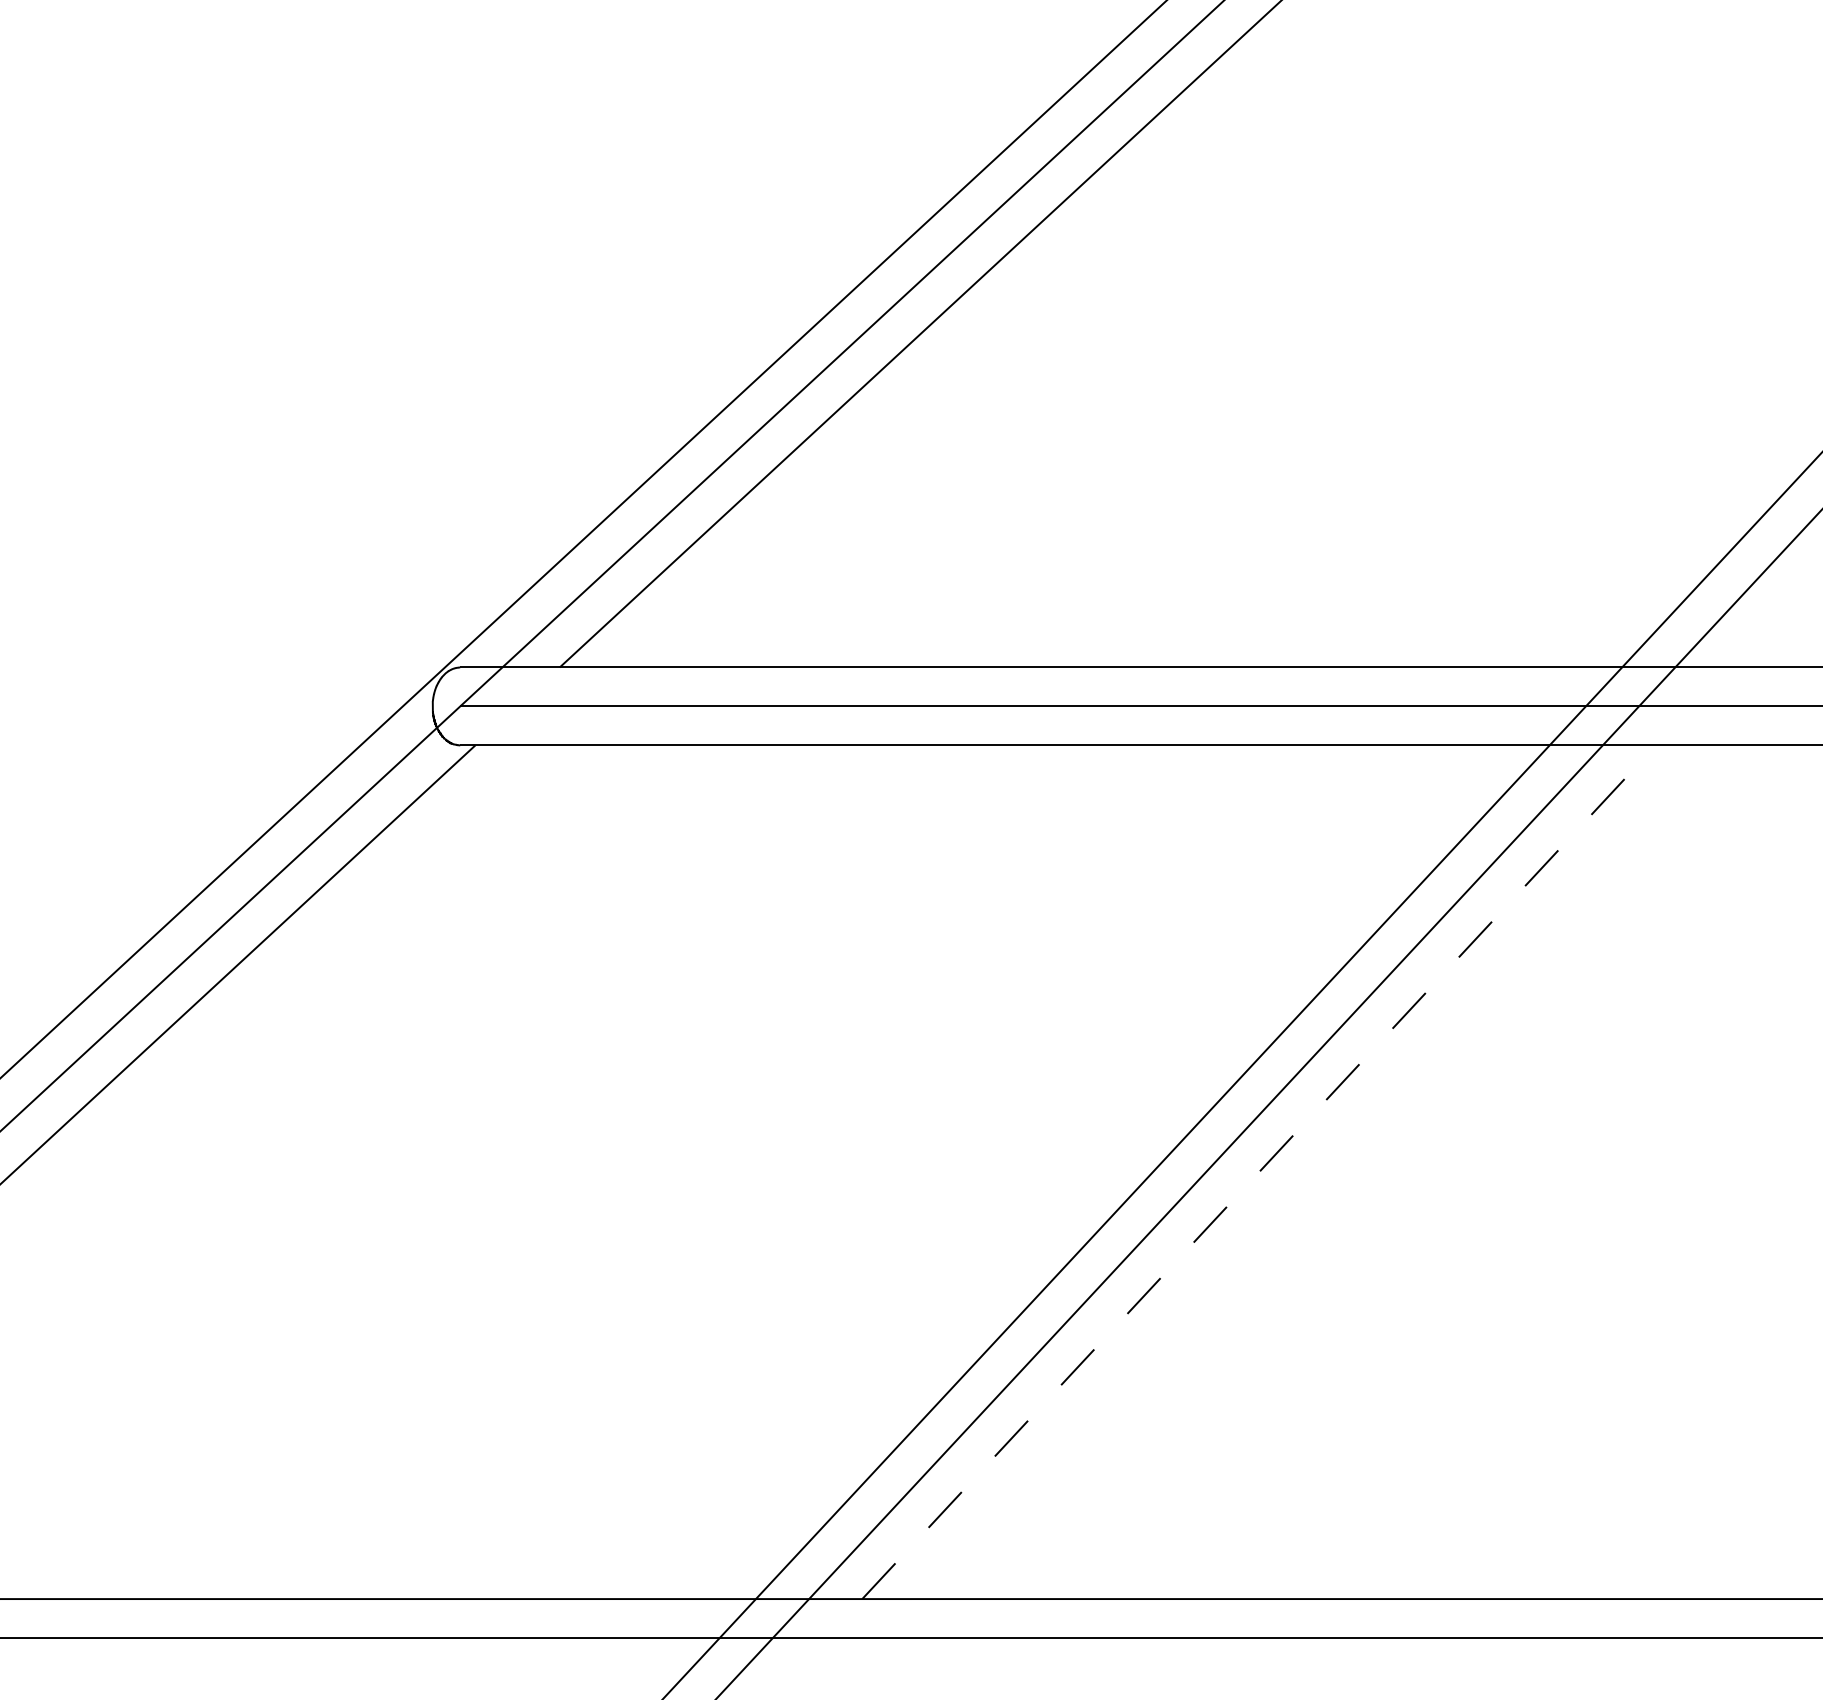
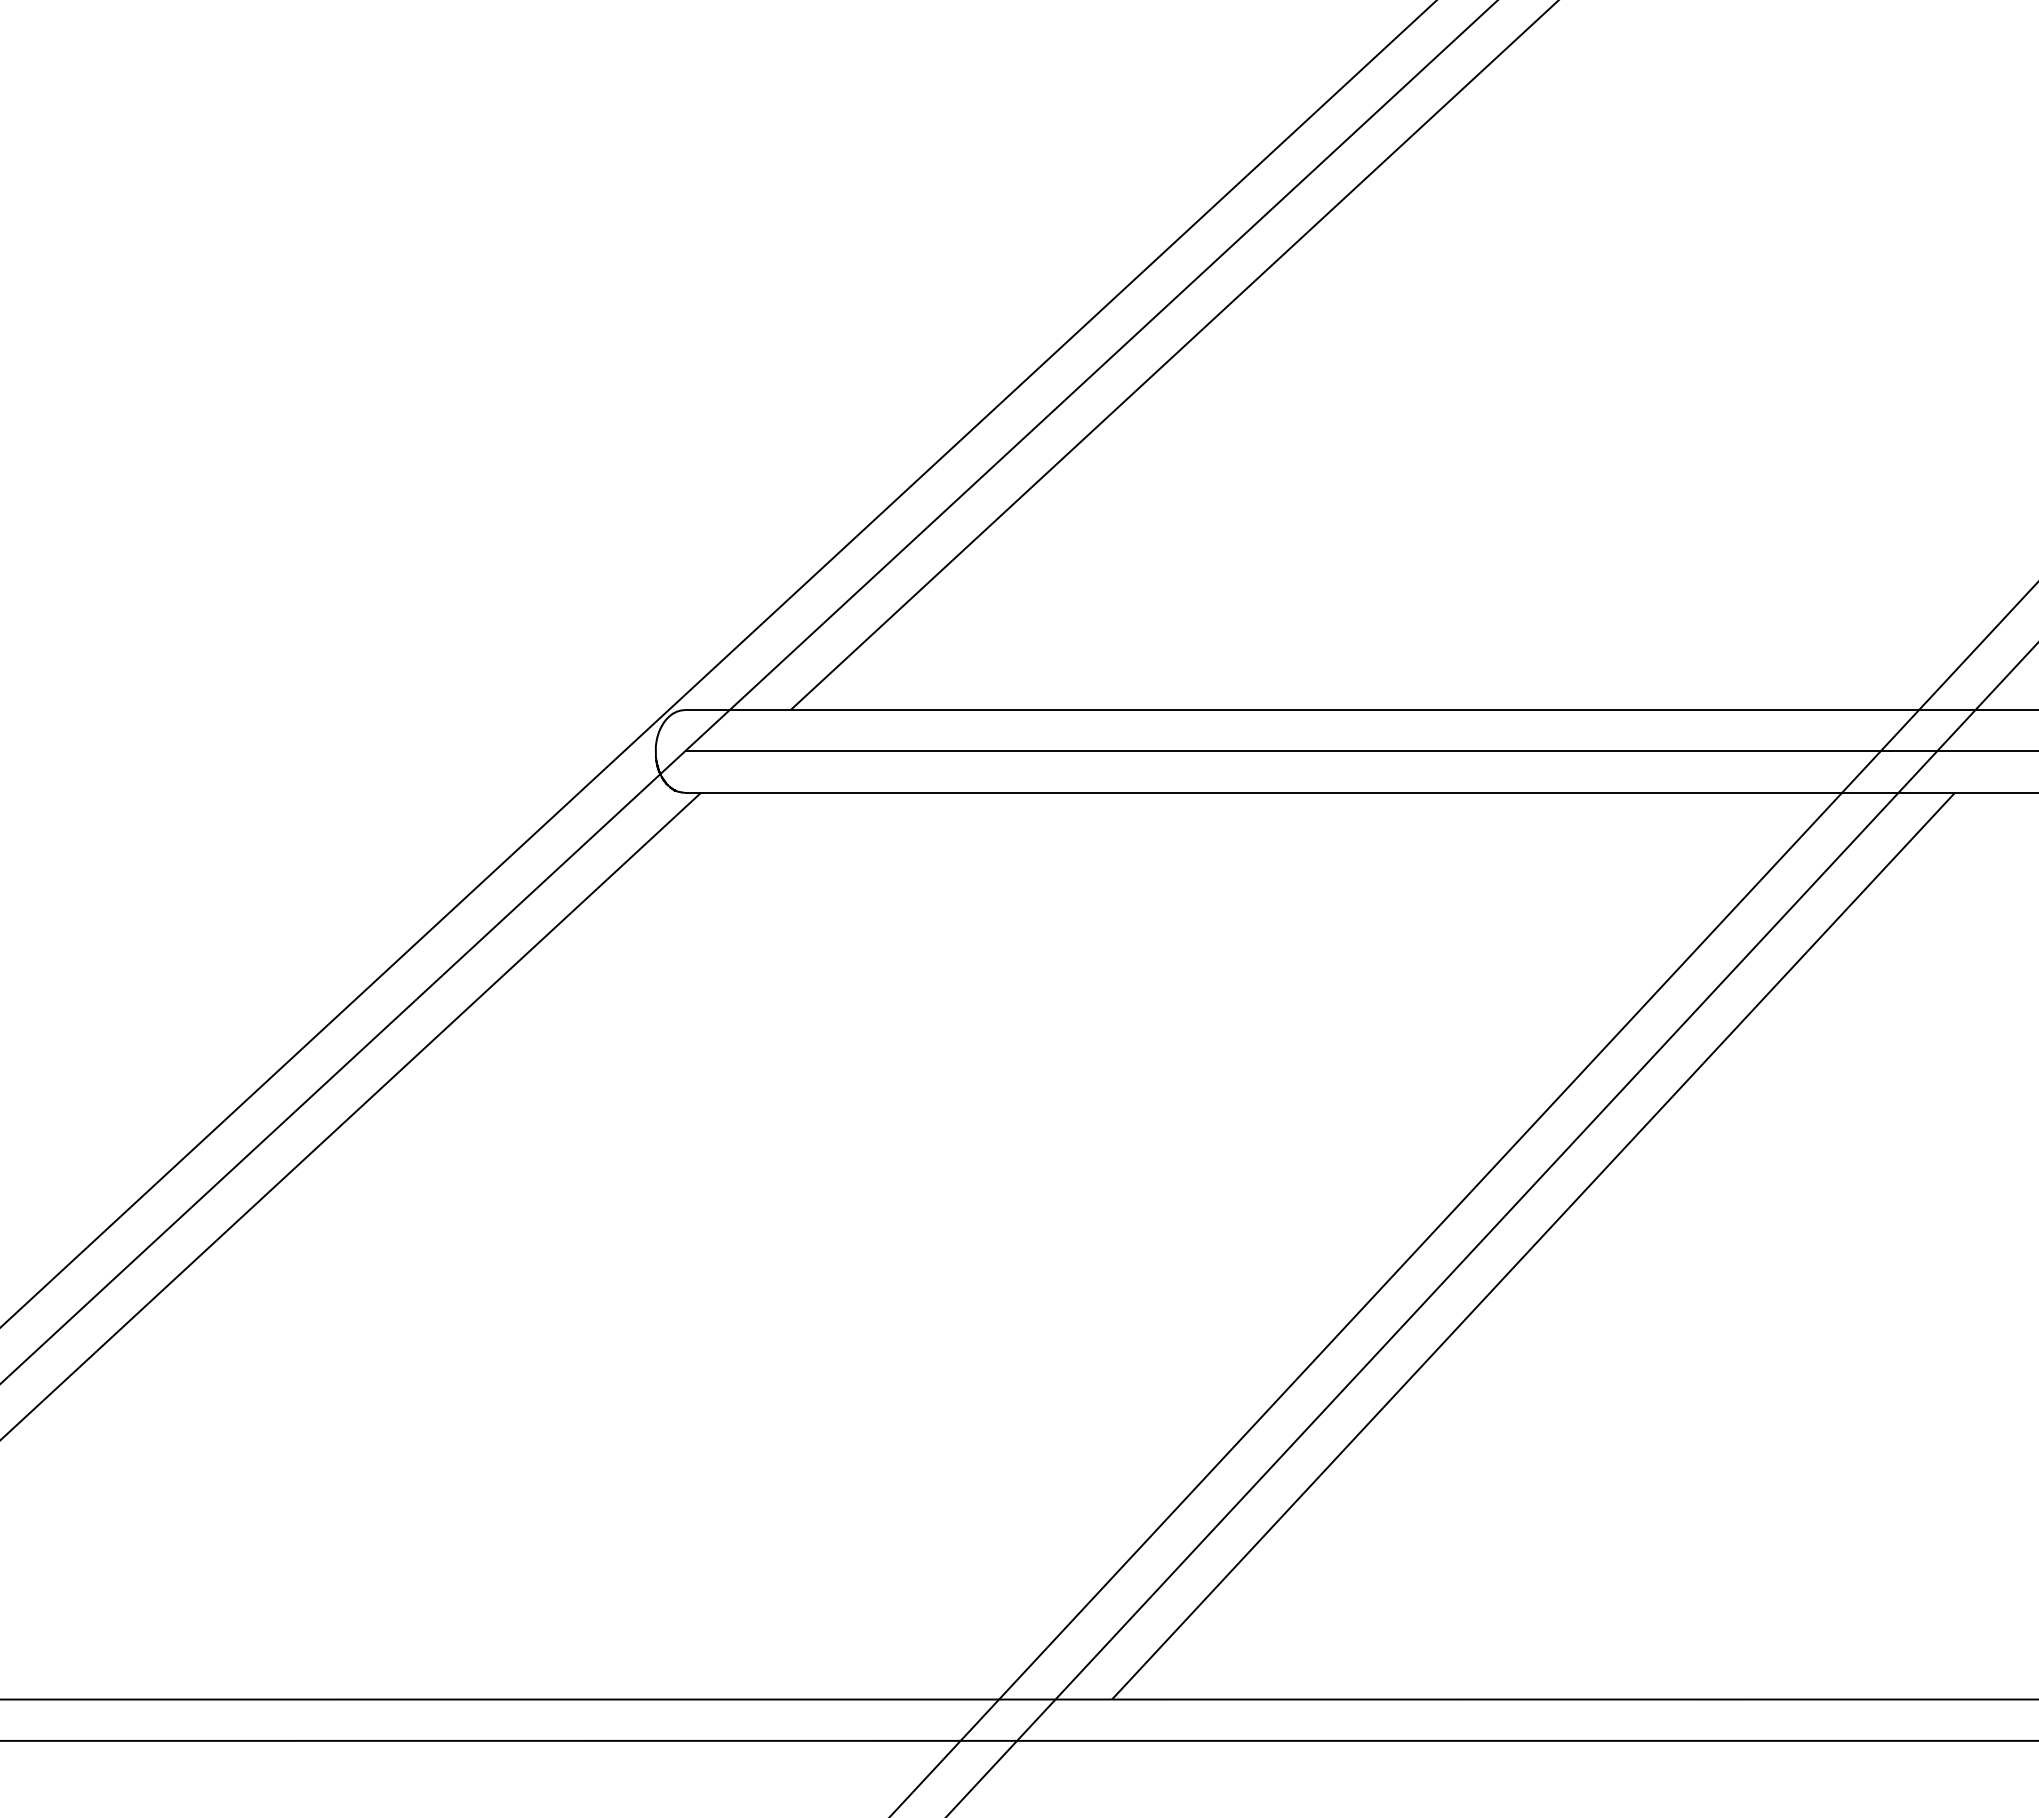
line: (1259, 1171) -> (1533, 1245), dashed -> solid

